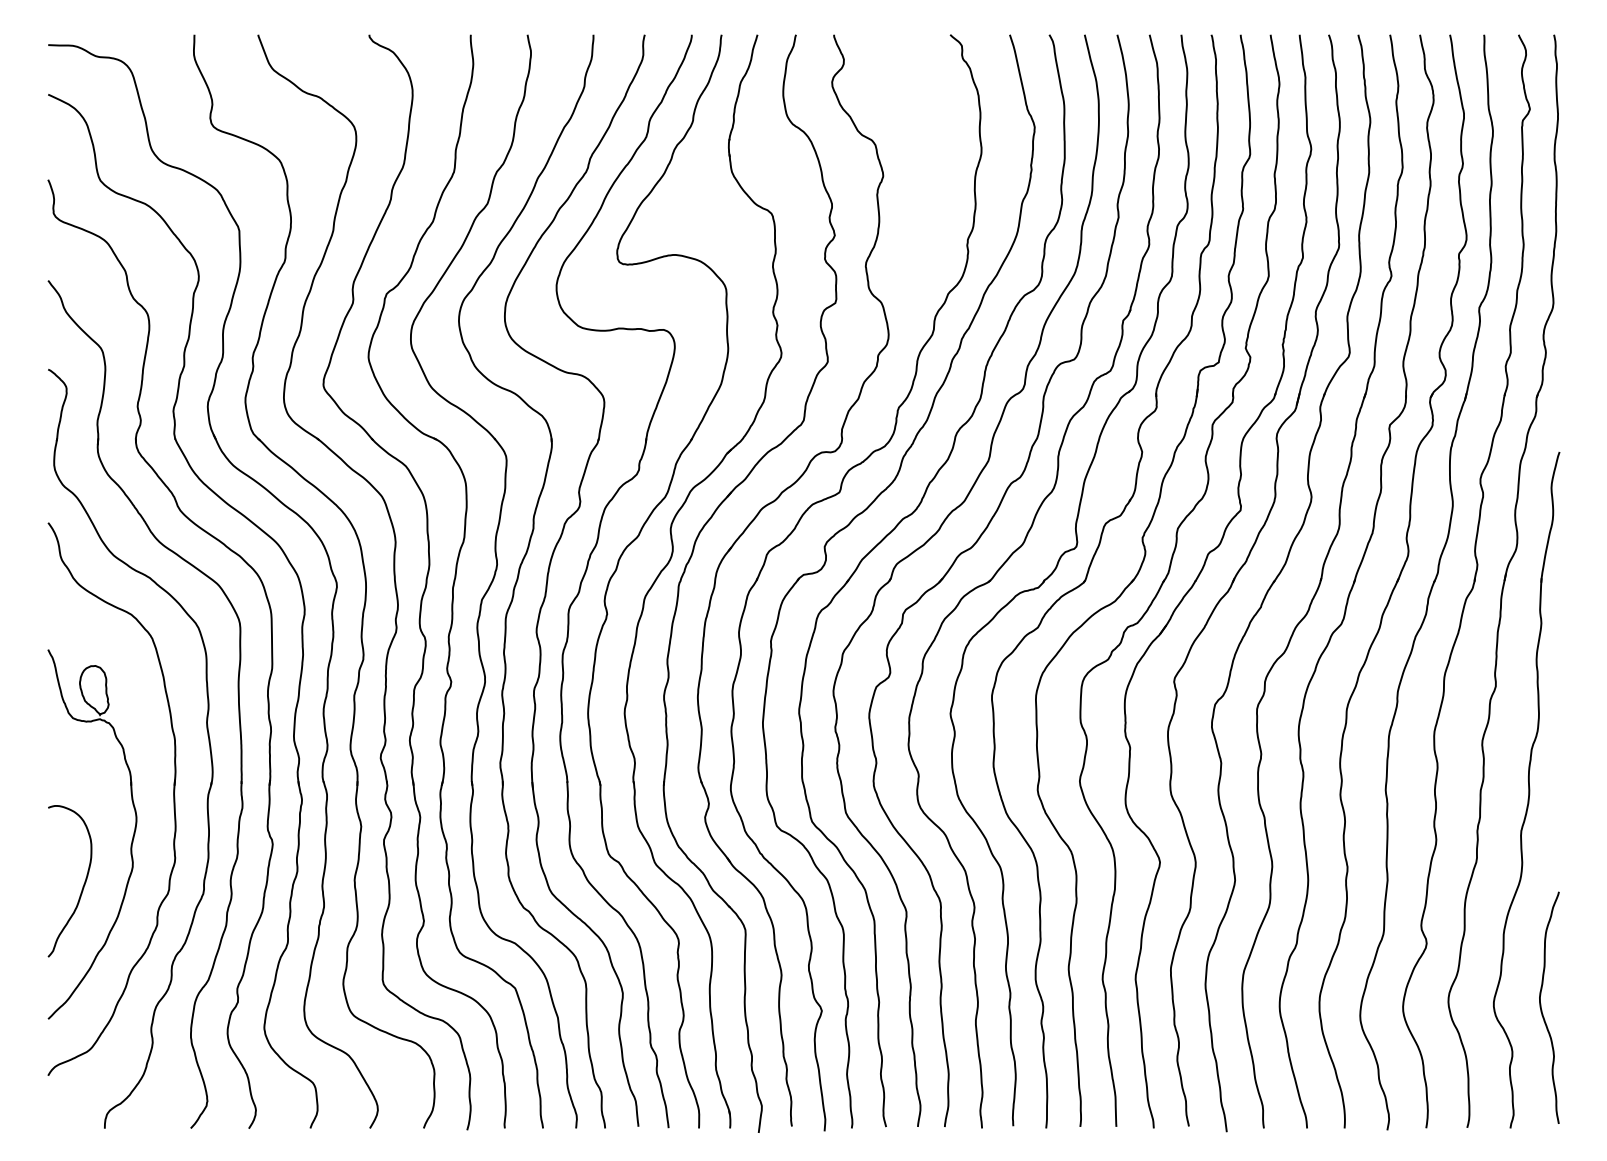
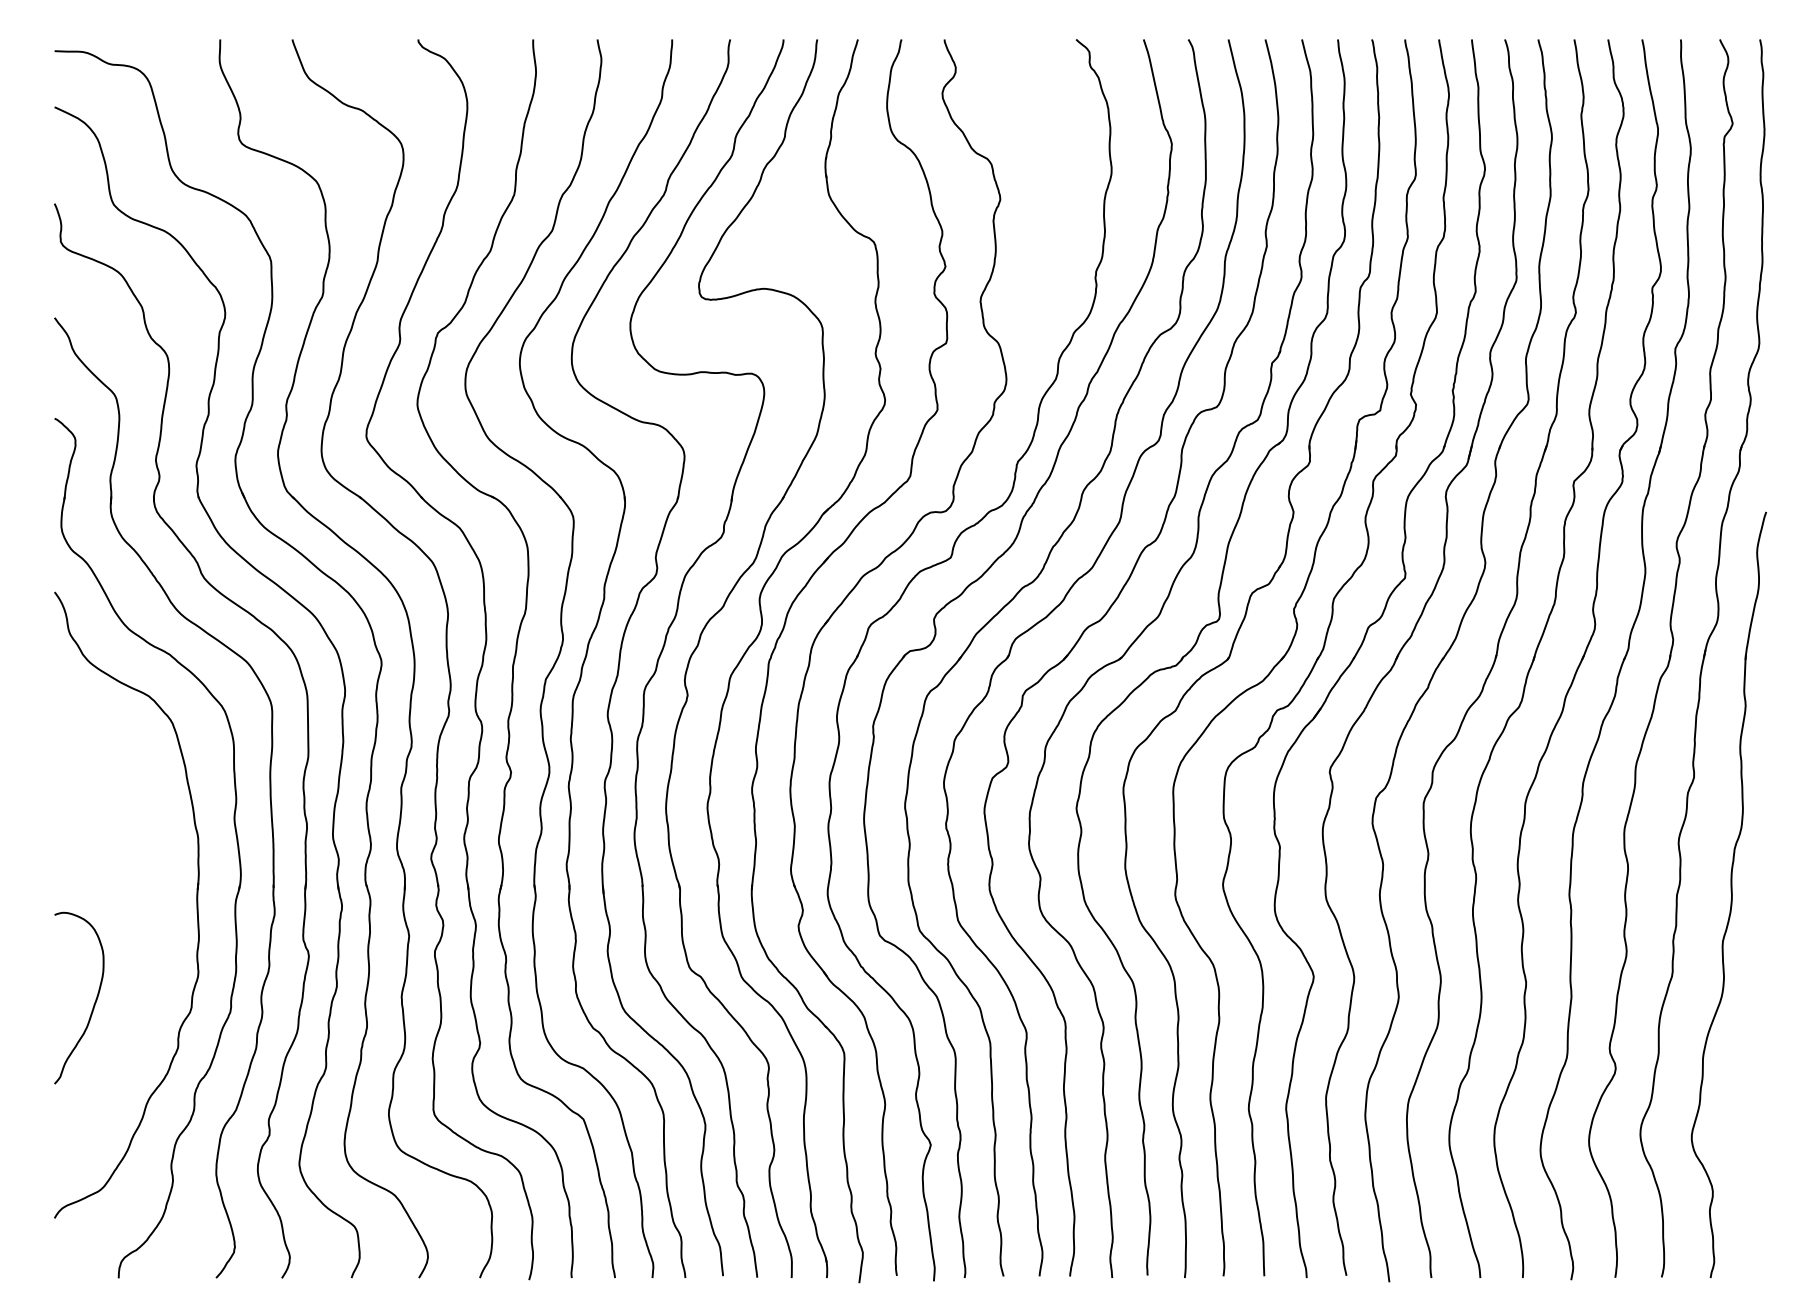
part: (131, 840) -> (148, 951), removed
curve: (1542, 1010) -> (1746, 1144), removed

